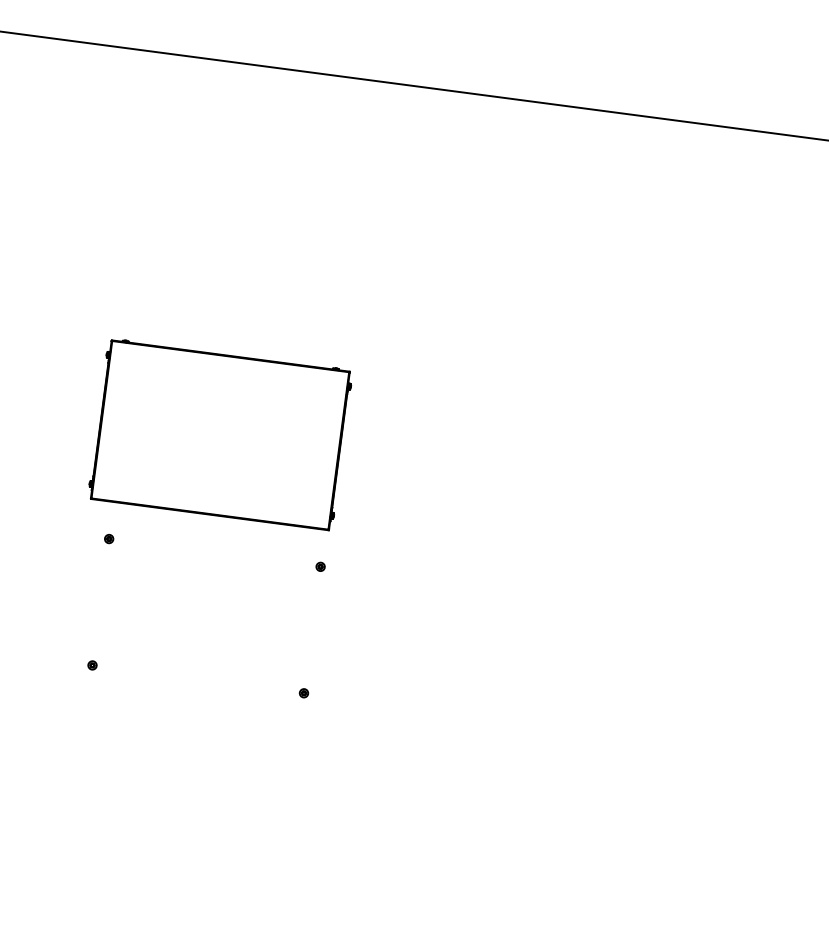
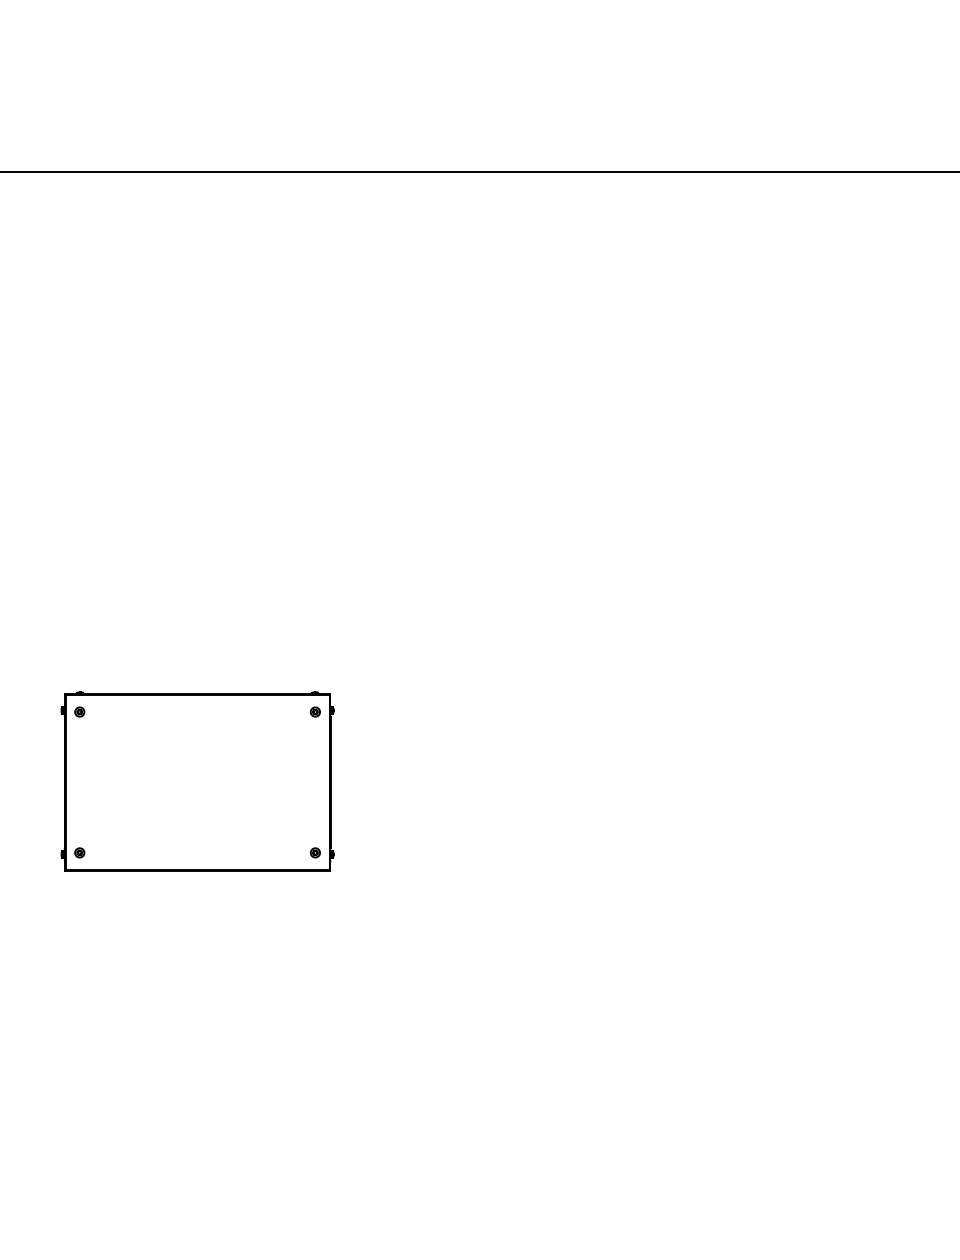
part: (220, 434) -> (197, 781), moved

